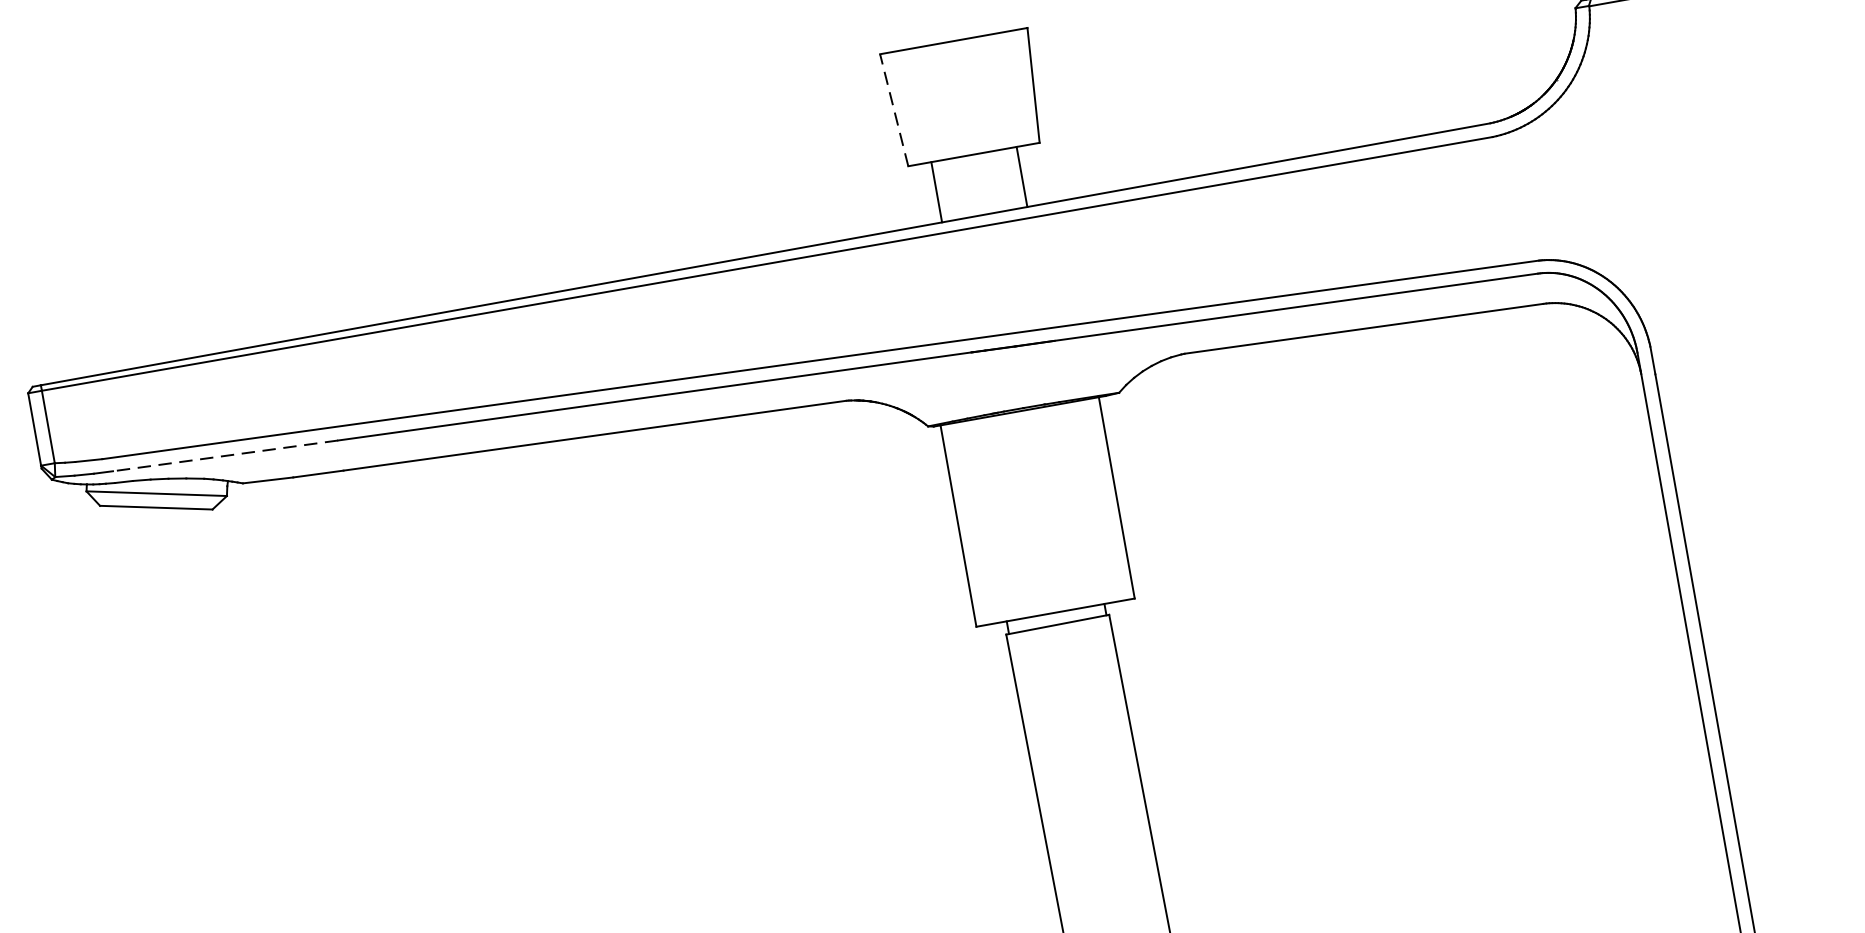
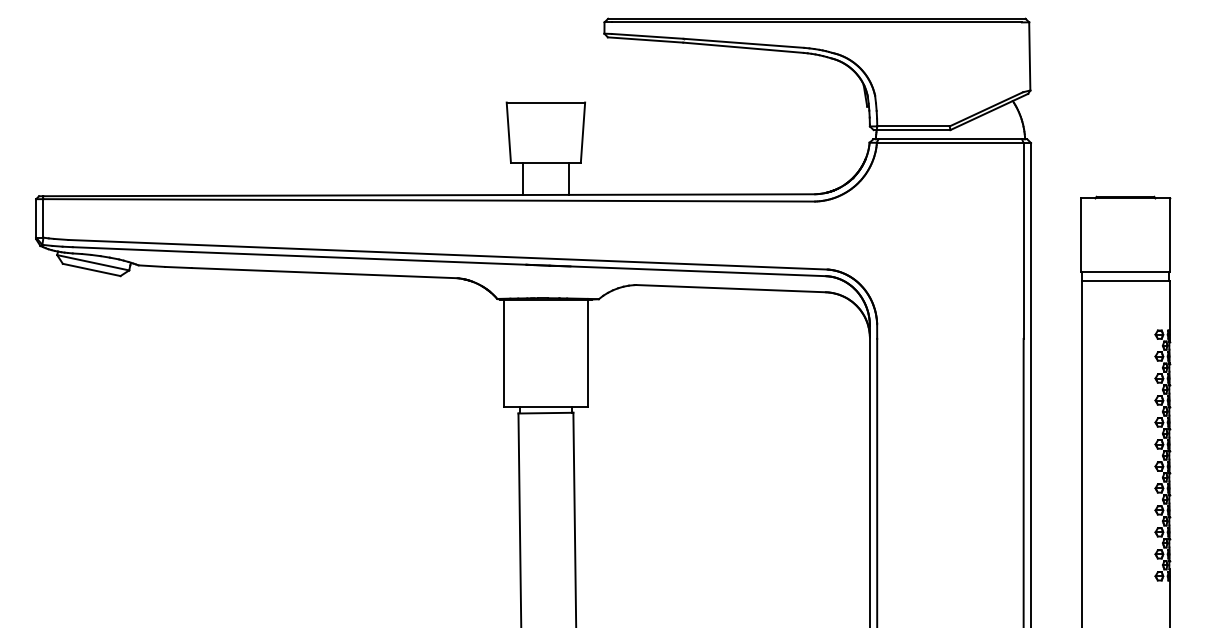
line: (893, 109) -> (508, 132), dashed -> solid
line: (226, 455) -> (132, 249), dashed -> solid

